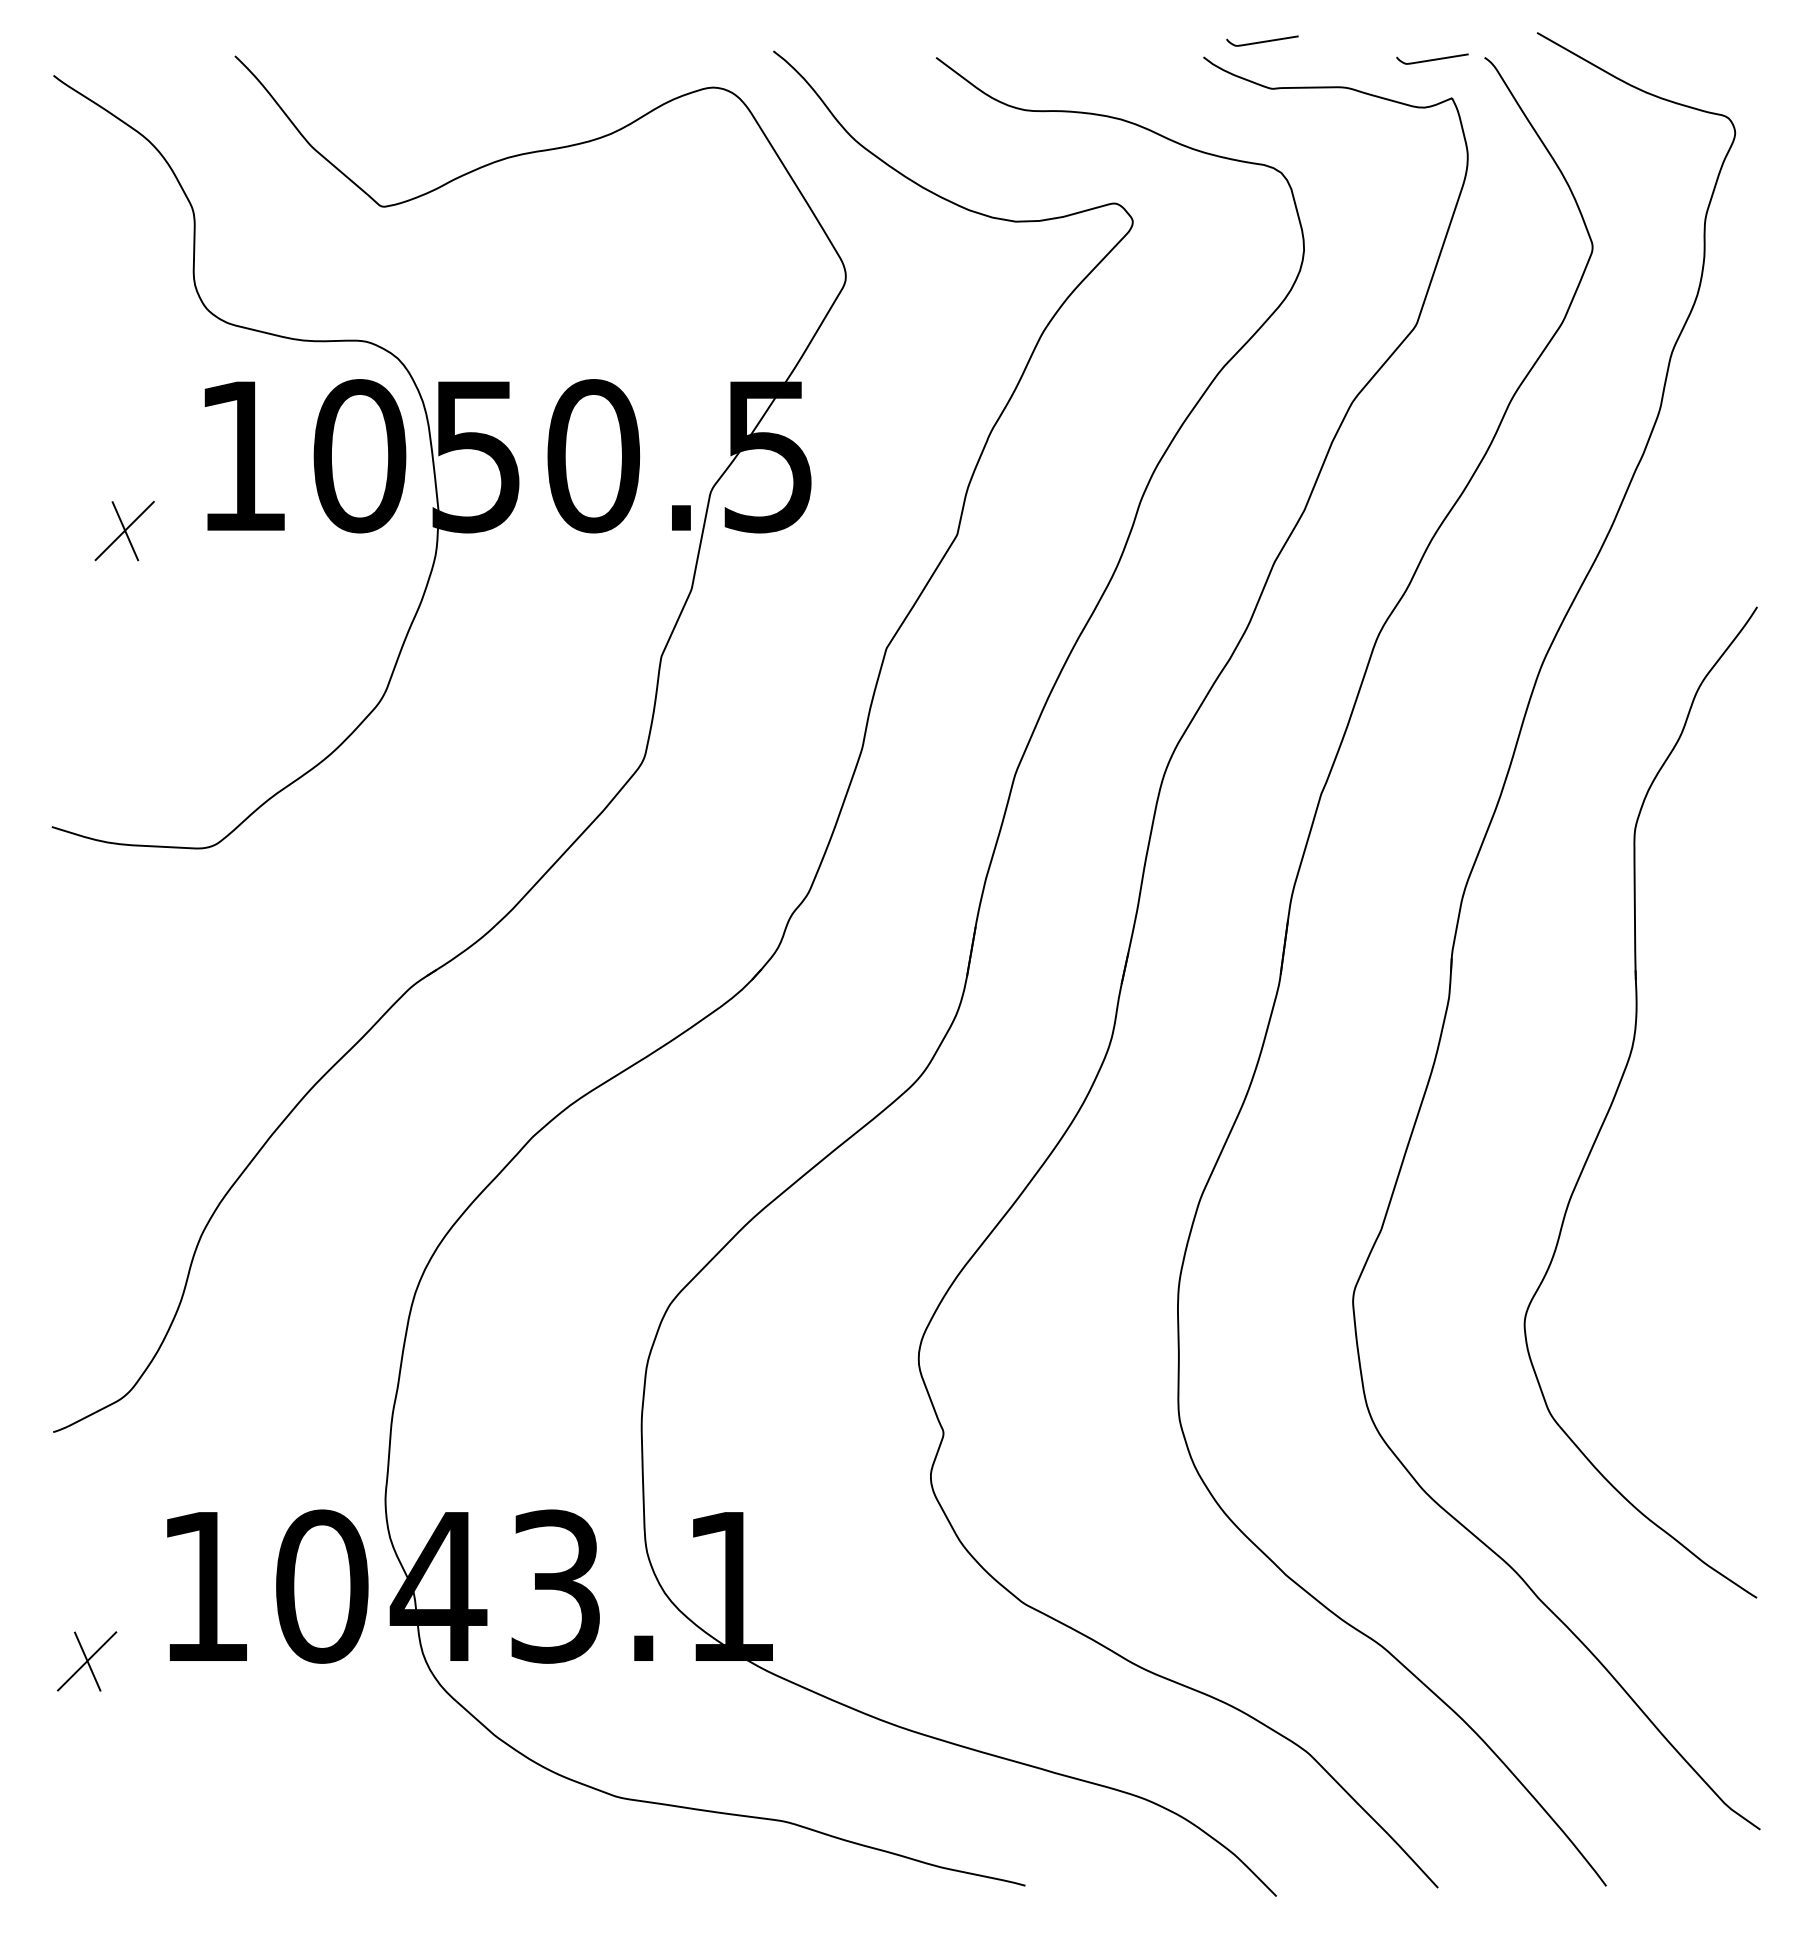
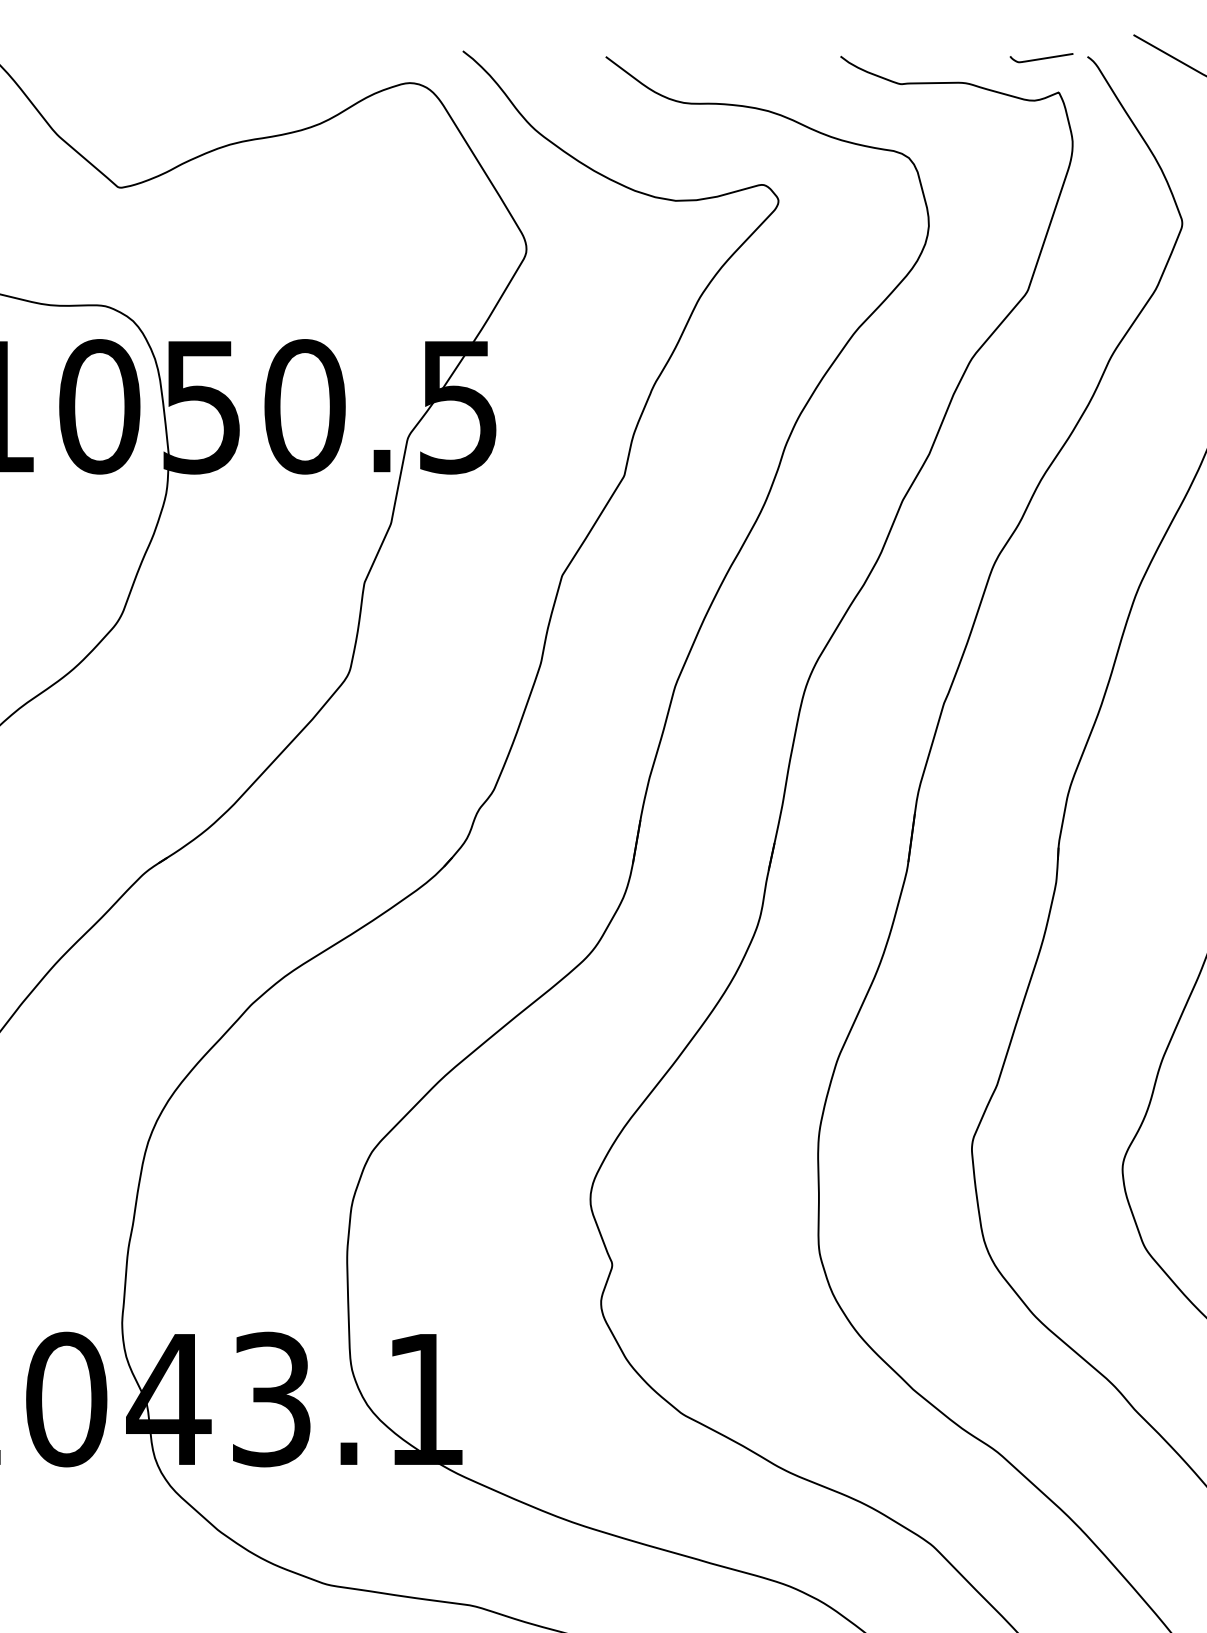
curve: (1262, 41) -> (892, 42), removed

